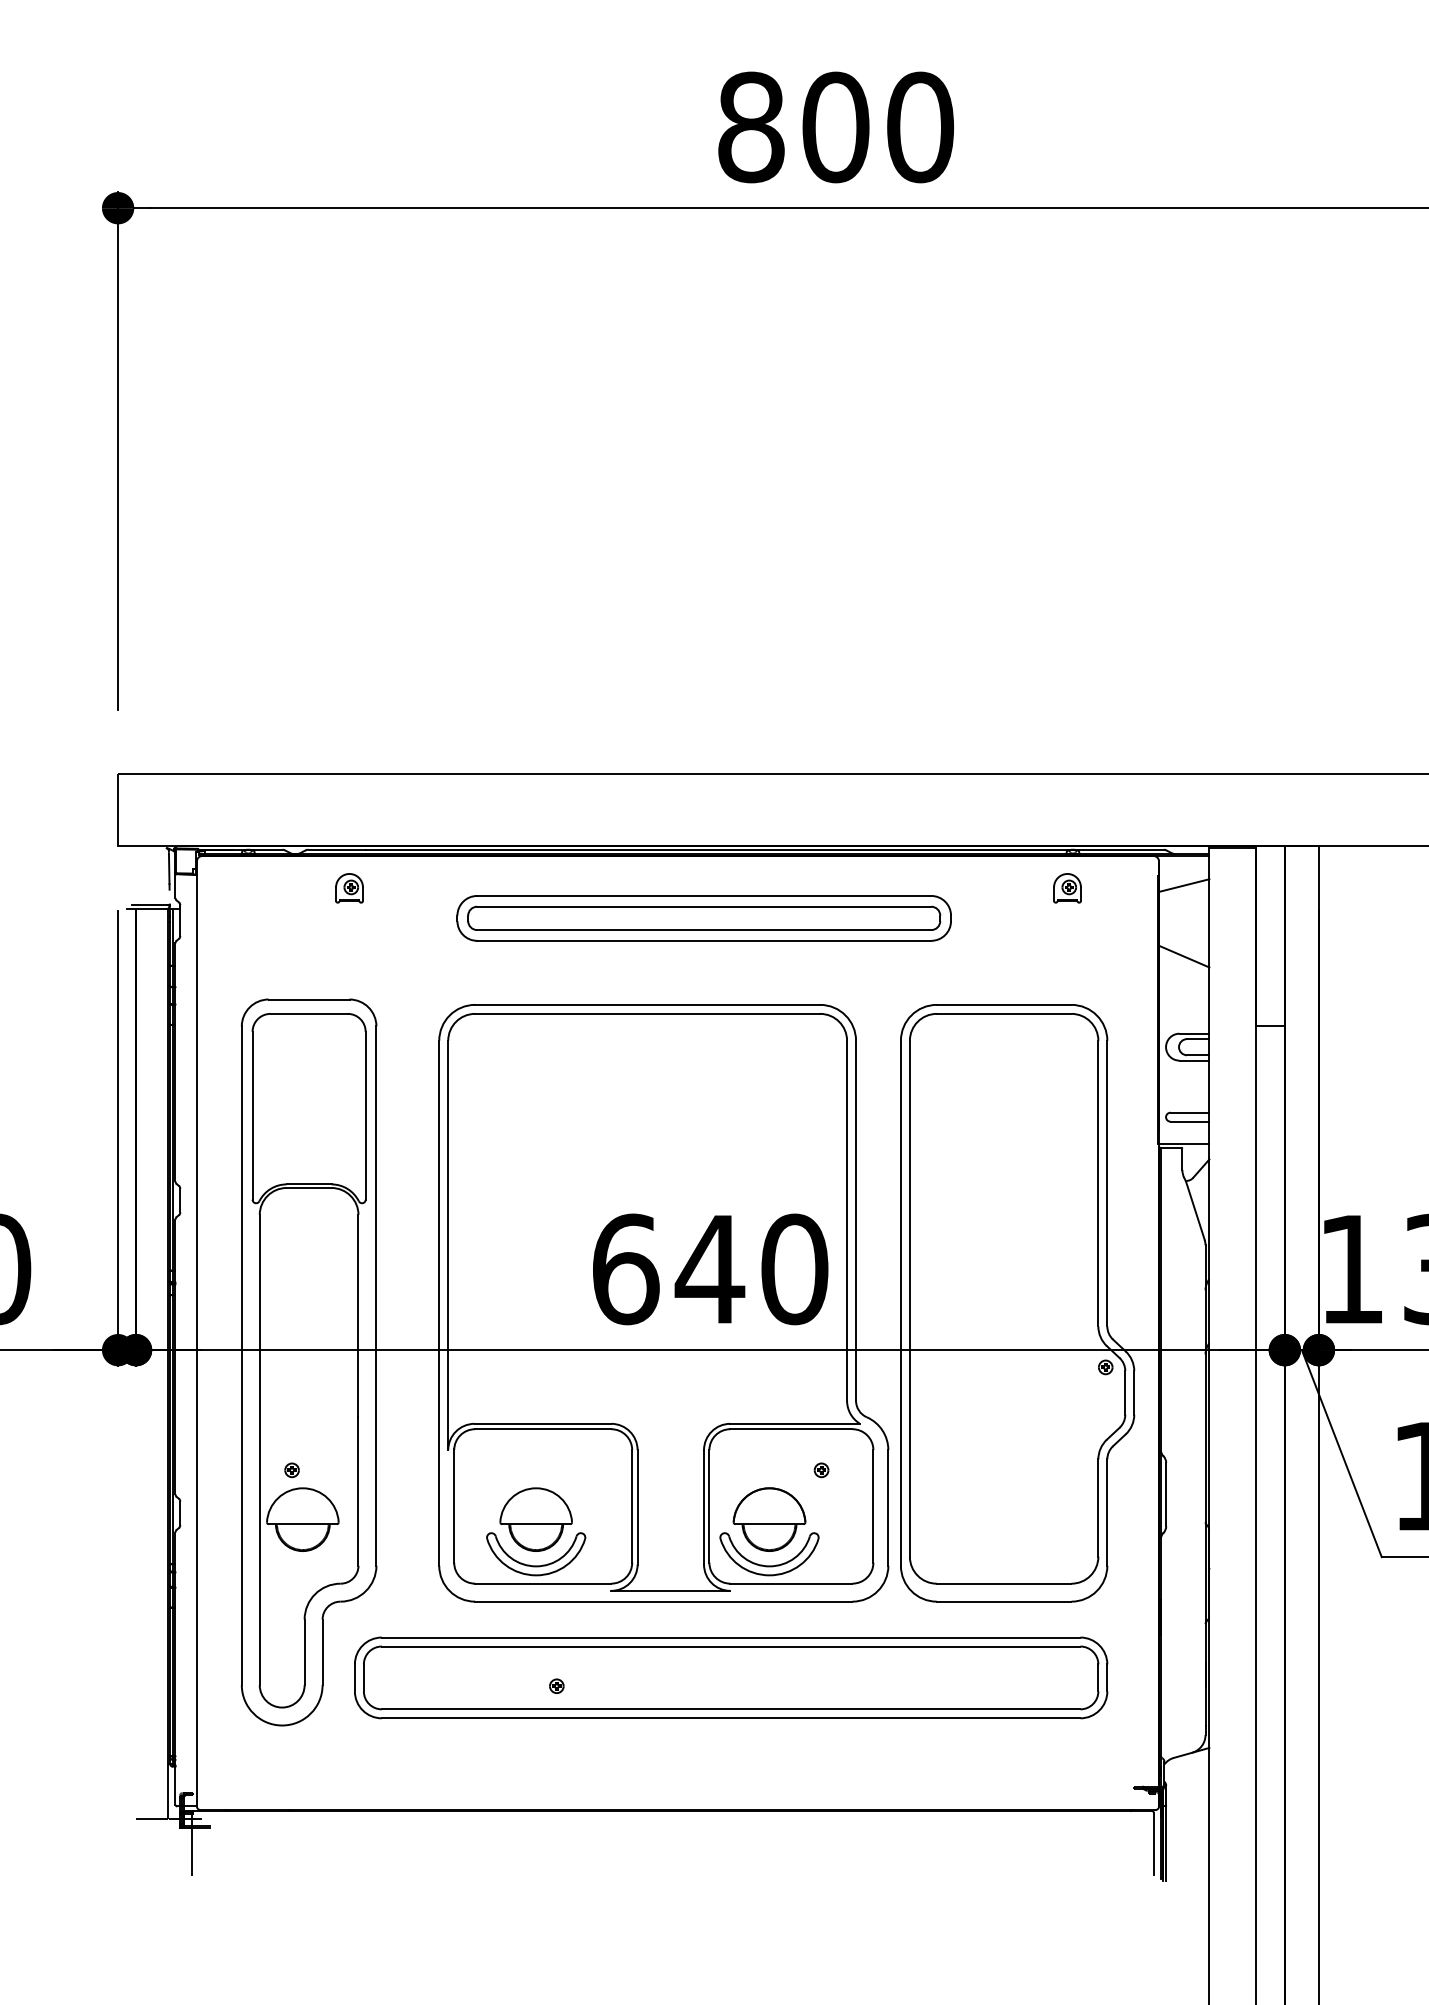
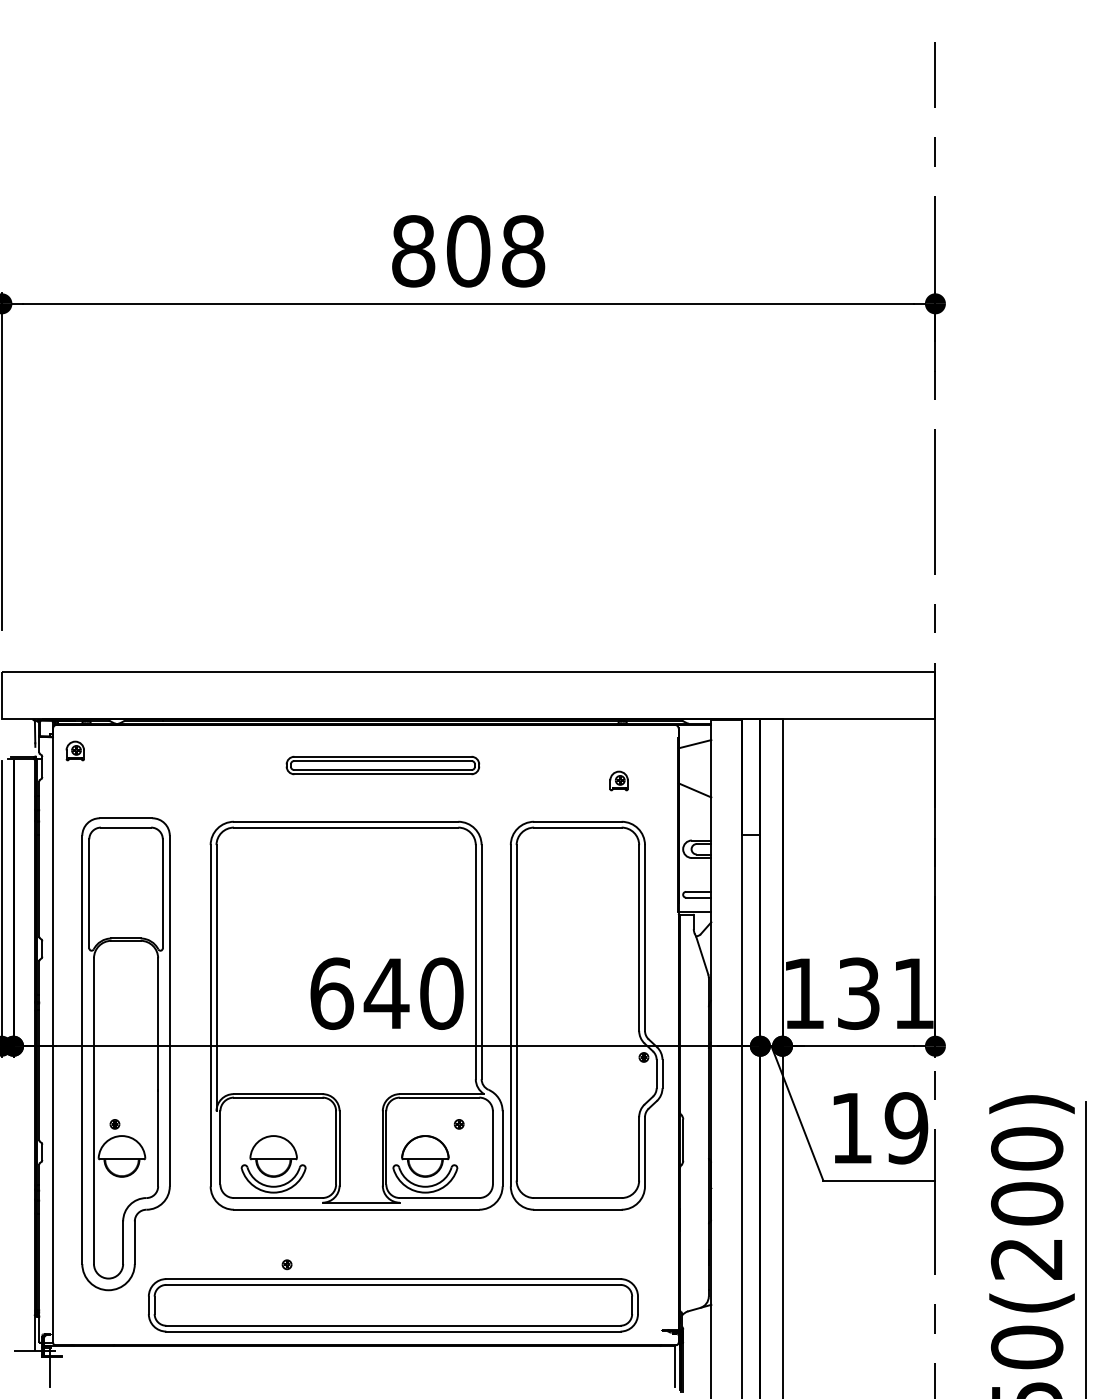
text: (920, 127) -> (523, 251), 800 -> 808
part: (348, 887) -> (74, 750), moved
part: (1066, 887) -> (618, 780), moved
part: (703, 918) -> (382, 765), size x0.6
part: (731, 1678) -> (393, 1305), moved

